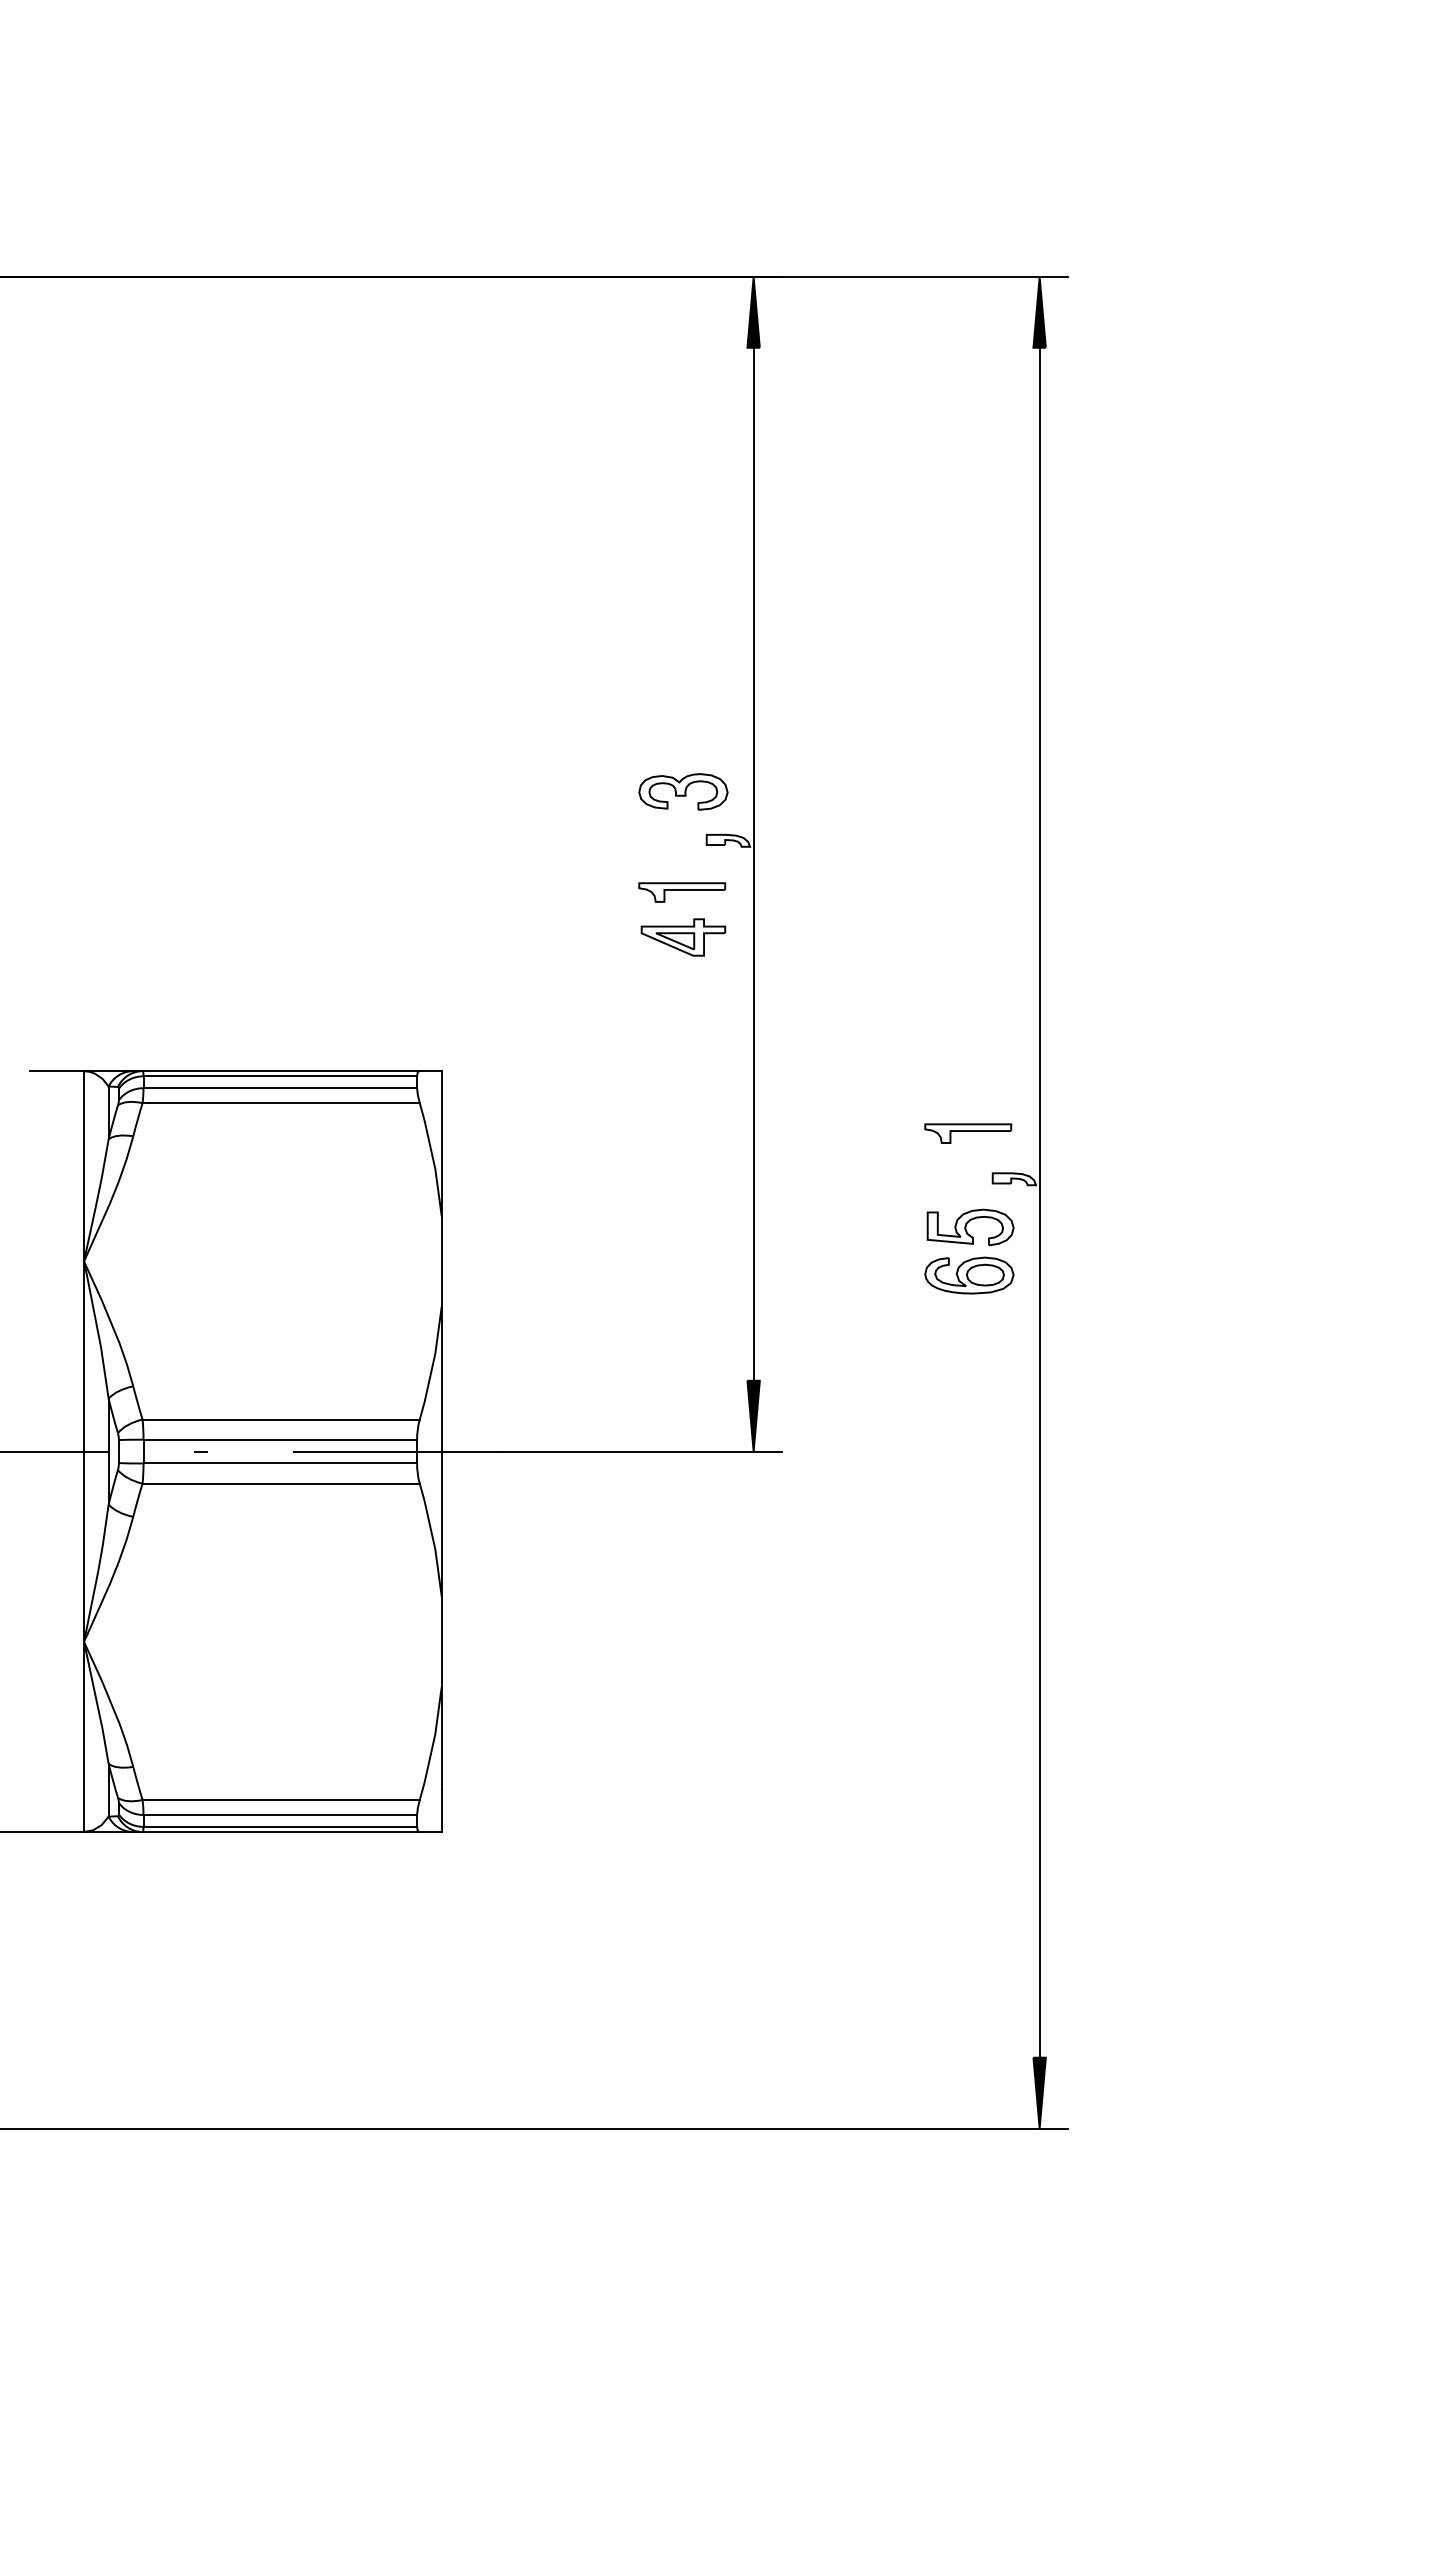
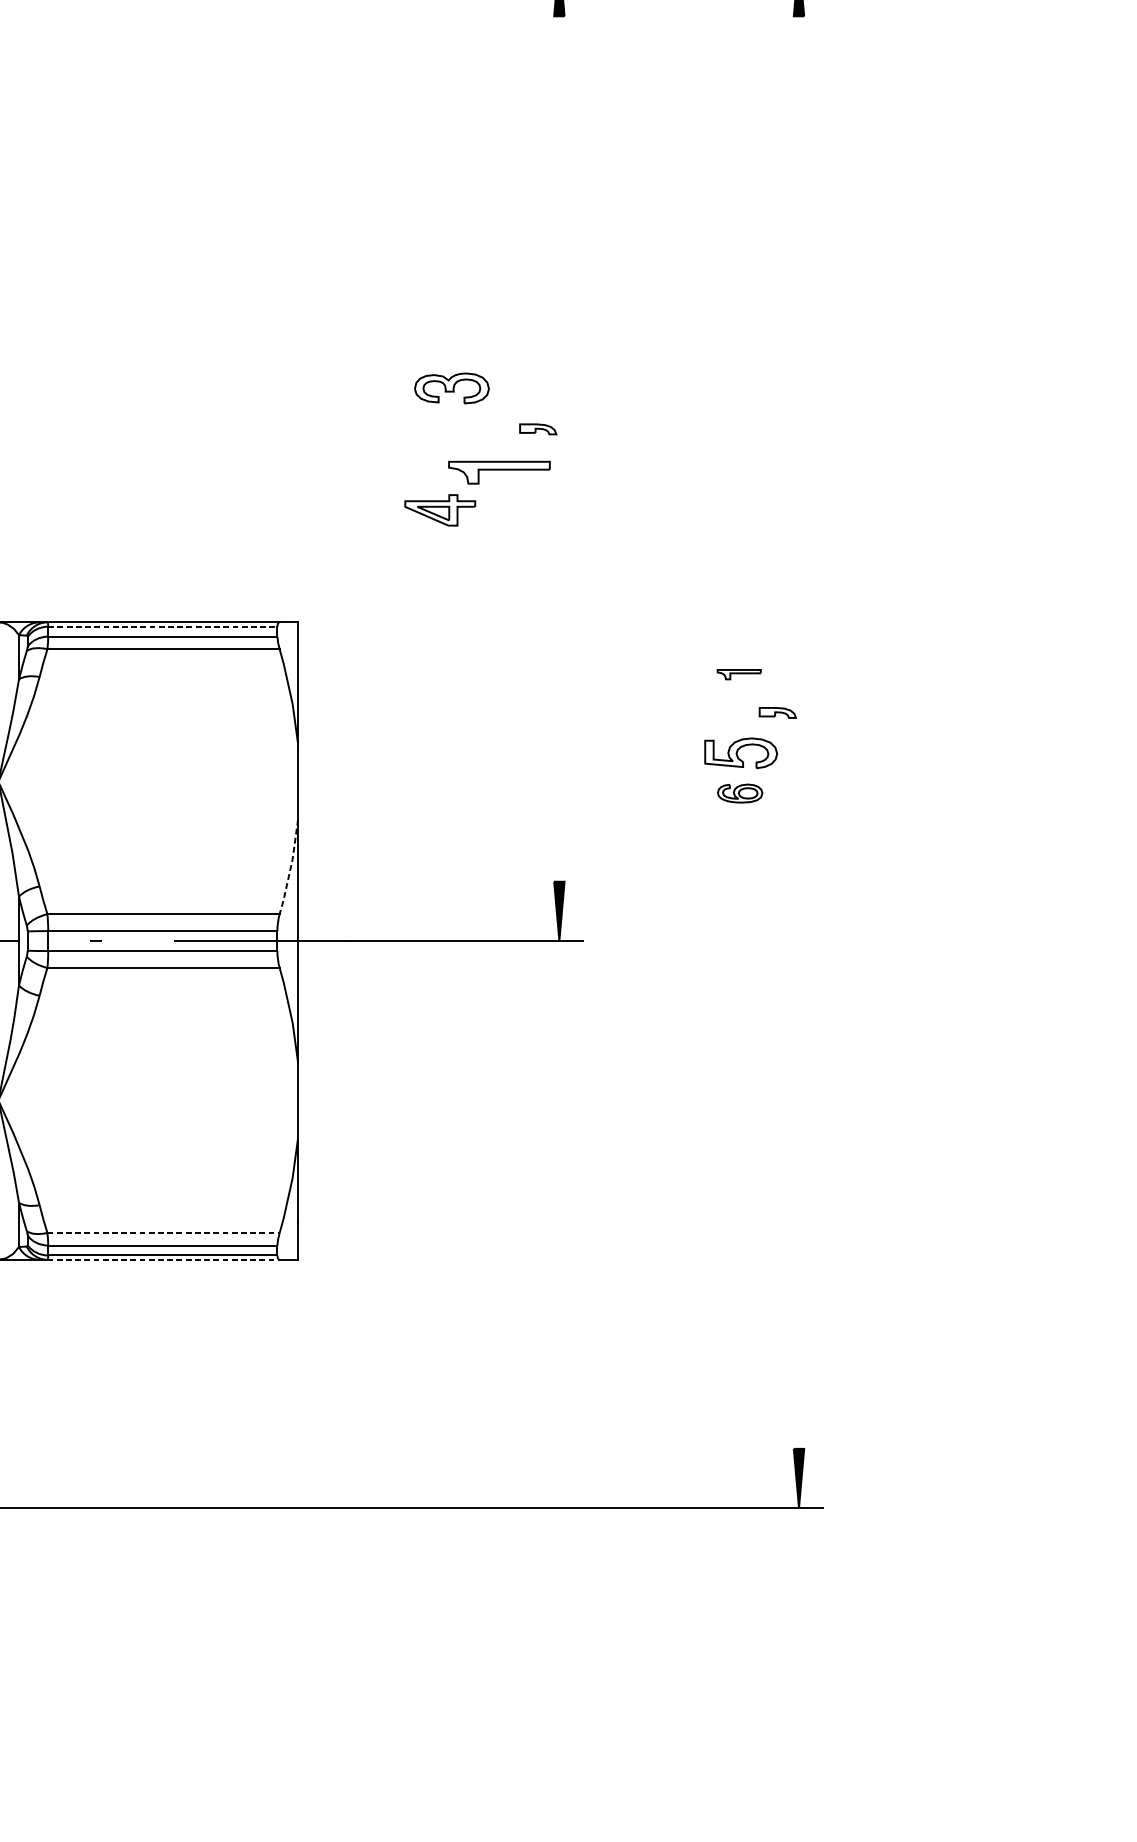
part: (683, 791) -> (452, 388), moved
line: (753, 863) -> (559, 448), removed
part: (682, 892) -> (499, 472), size x1.4
part: (683, 937) -> (440, 510), moved
line: (280, 1076) -> (162, 626), solid -> dashed
part: (968, 1133) -> (739, 674), size x0.6
line: (1039, 1202) -> (798, 732), removed
part: (969, 1275) -> (740, 793), size x0.6
line: (432, 1364) -> (290, 868), solid -> dashed
line: (281, 1799) -> (163, 1232), solid -> dashed
line: (281, 1832) -> (163, 1260), solid -> dashed

